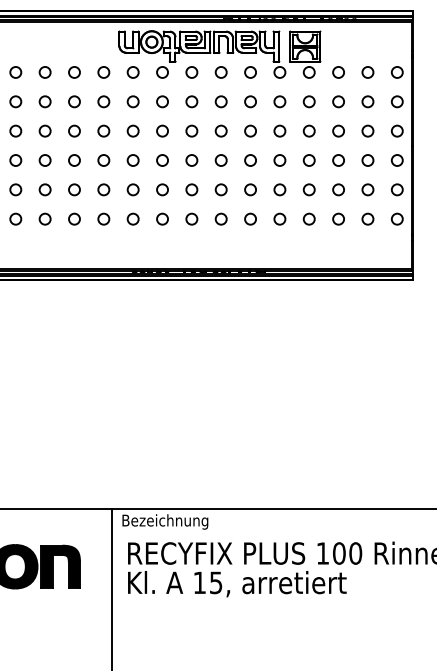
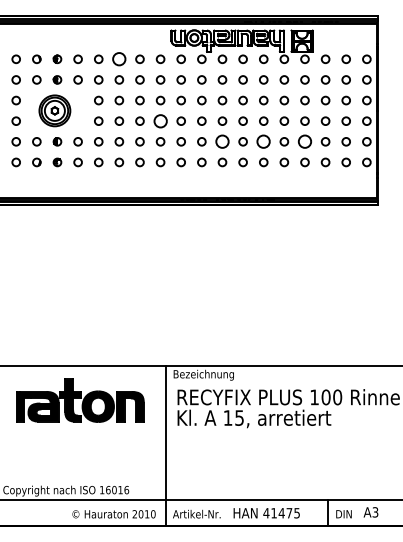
circle: (45, 72) -> (119, 59), size x1.6
circle: (103, 159) -> (160, 120), size x1.6
circle: (191, 189) -> (222, 141), size x1.6
circle: (250, 189) -> (263, 141), size x1.6
circle: (308, 189) -> (304, 141), size x1.6

